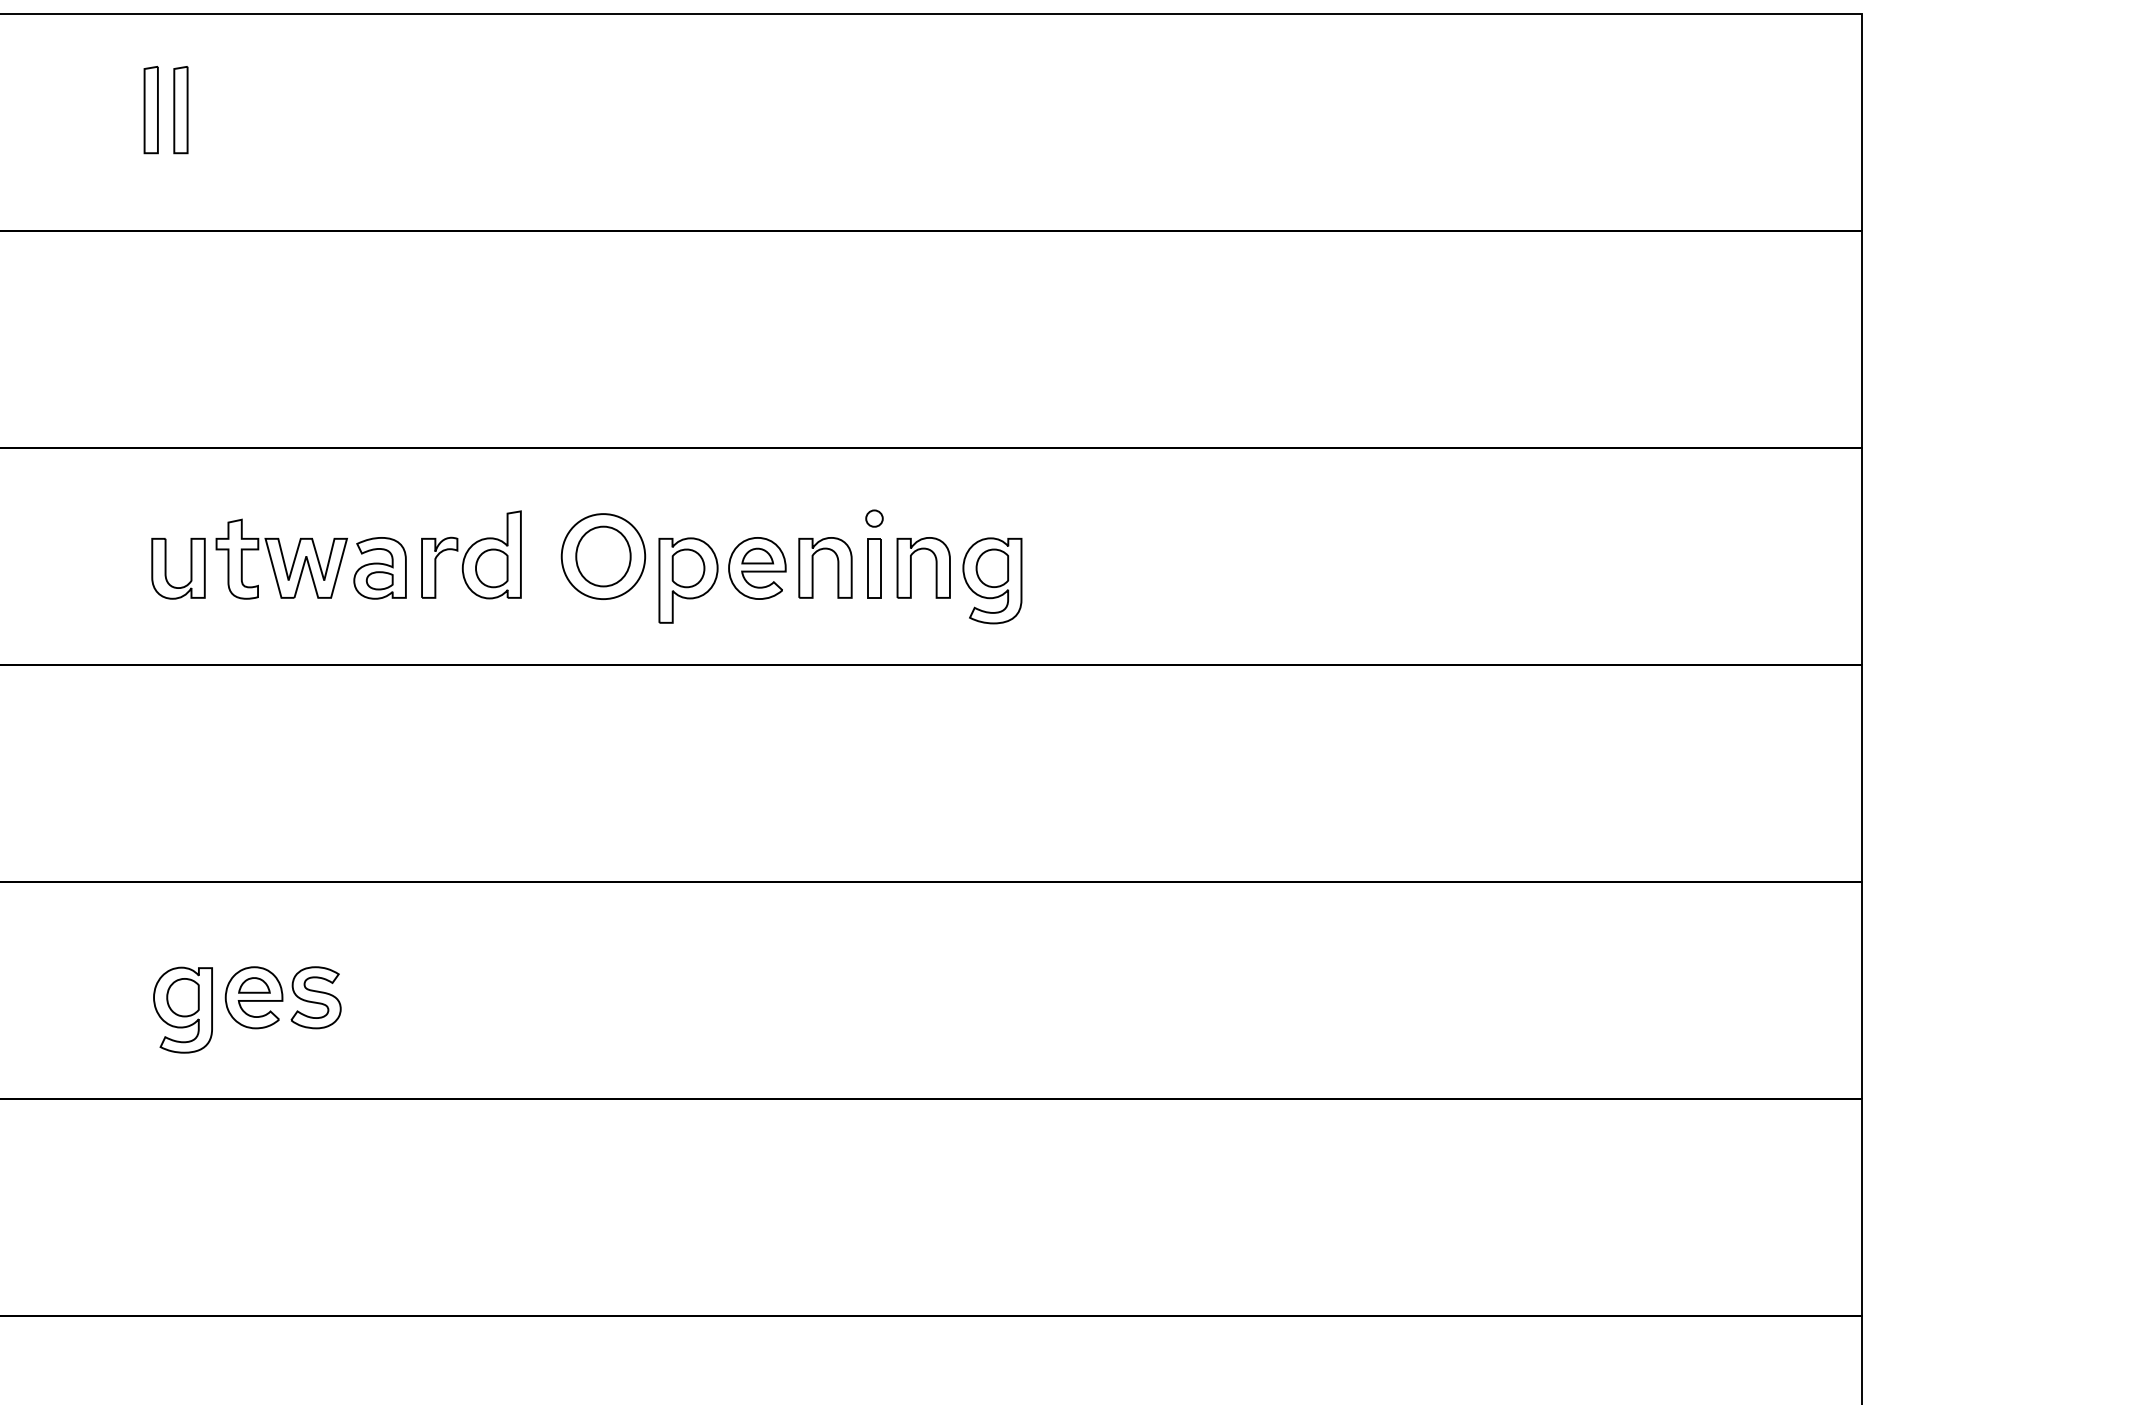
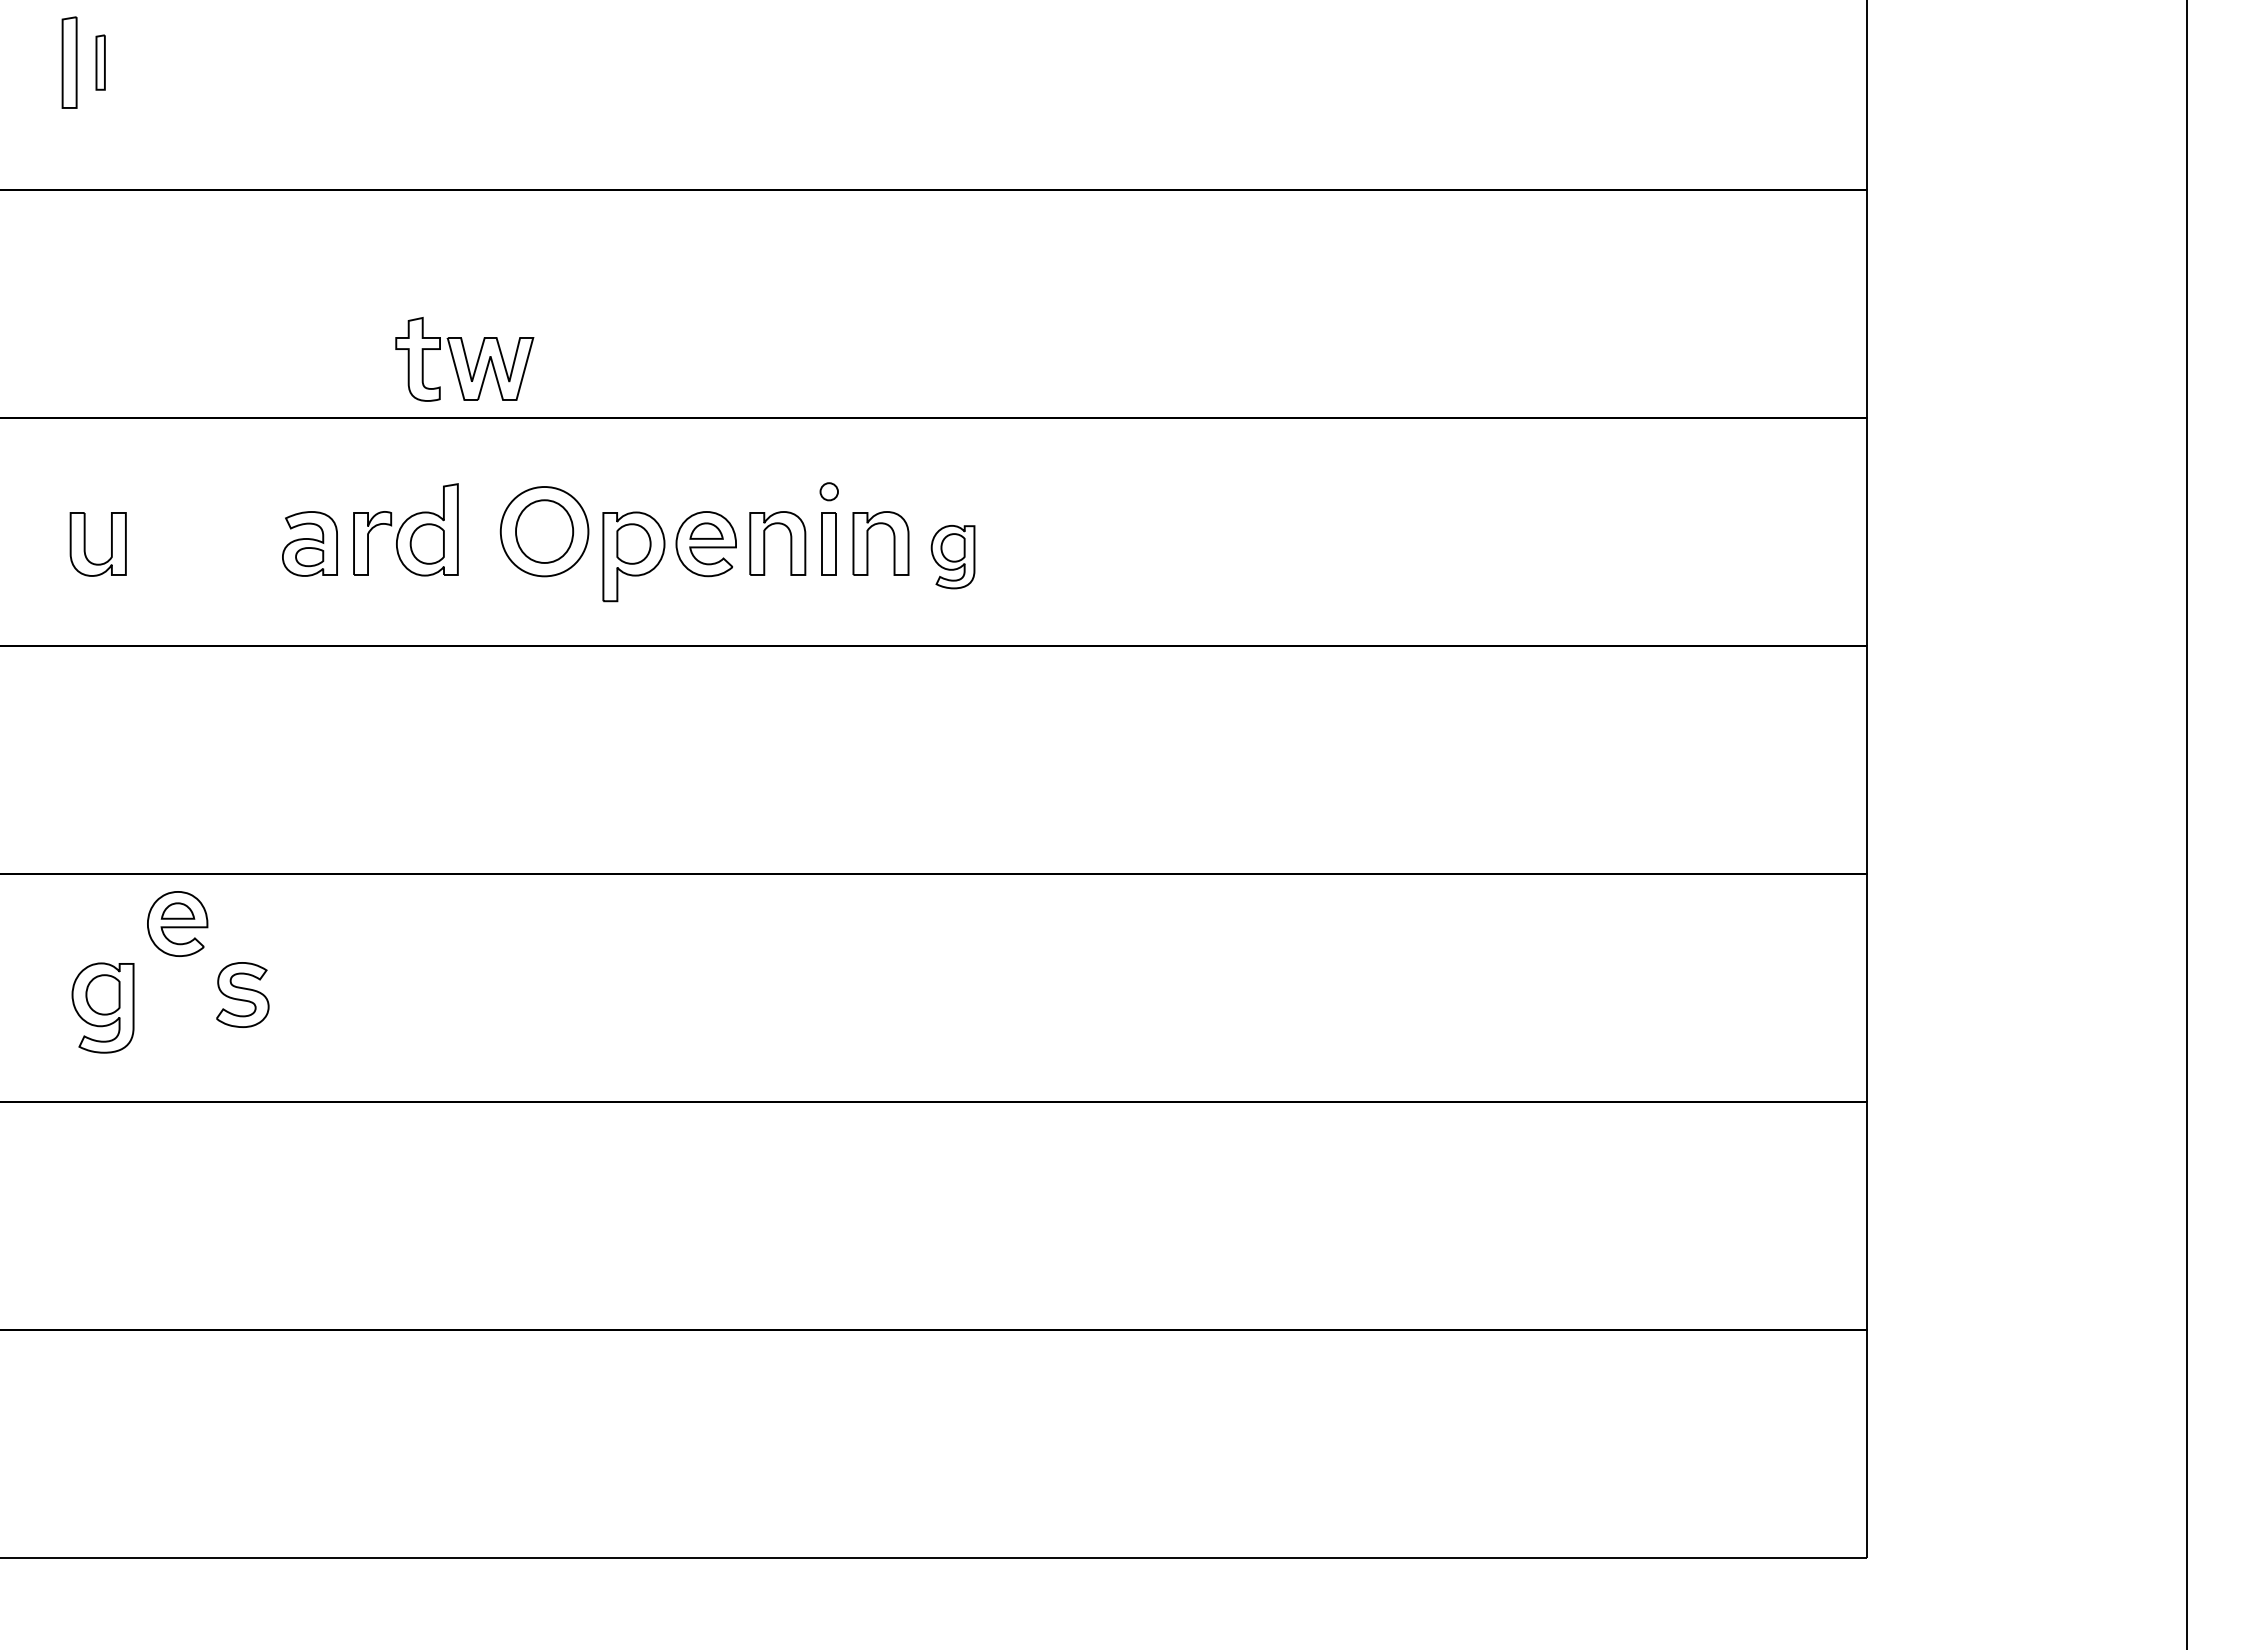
part: (180, 109) -> (100, 62), size x0.6
part: (281, 559) -> (464, 359), moved
part: (991, 580) -> (952, 556), size x0.7
part: (253, 997) -> (177, 923), moved

